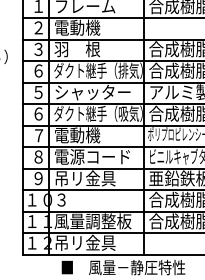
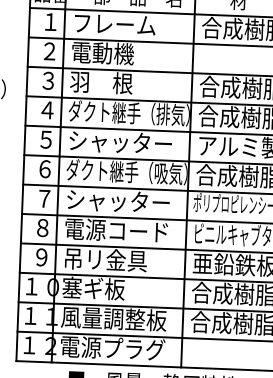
text: (38, 70) -> (47, 109), ６ -> ４
text: (92, 135) -> (117, 201), 電動機 -> シャッター
text: (76, 199) -> (92, 288), ３ -> 塞ギ板
text: (93, 242) -> (113, 347), 吊リ金具 -> 電源プラグ

